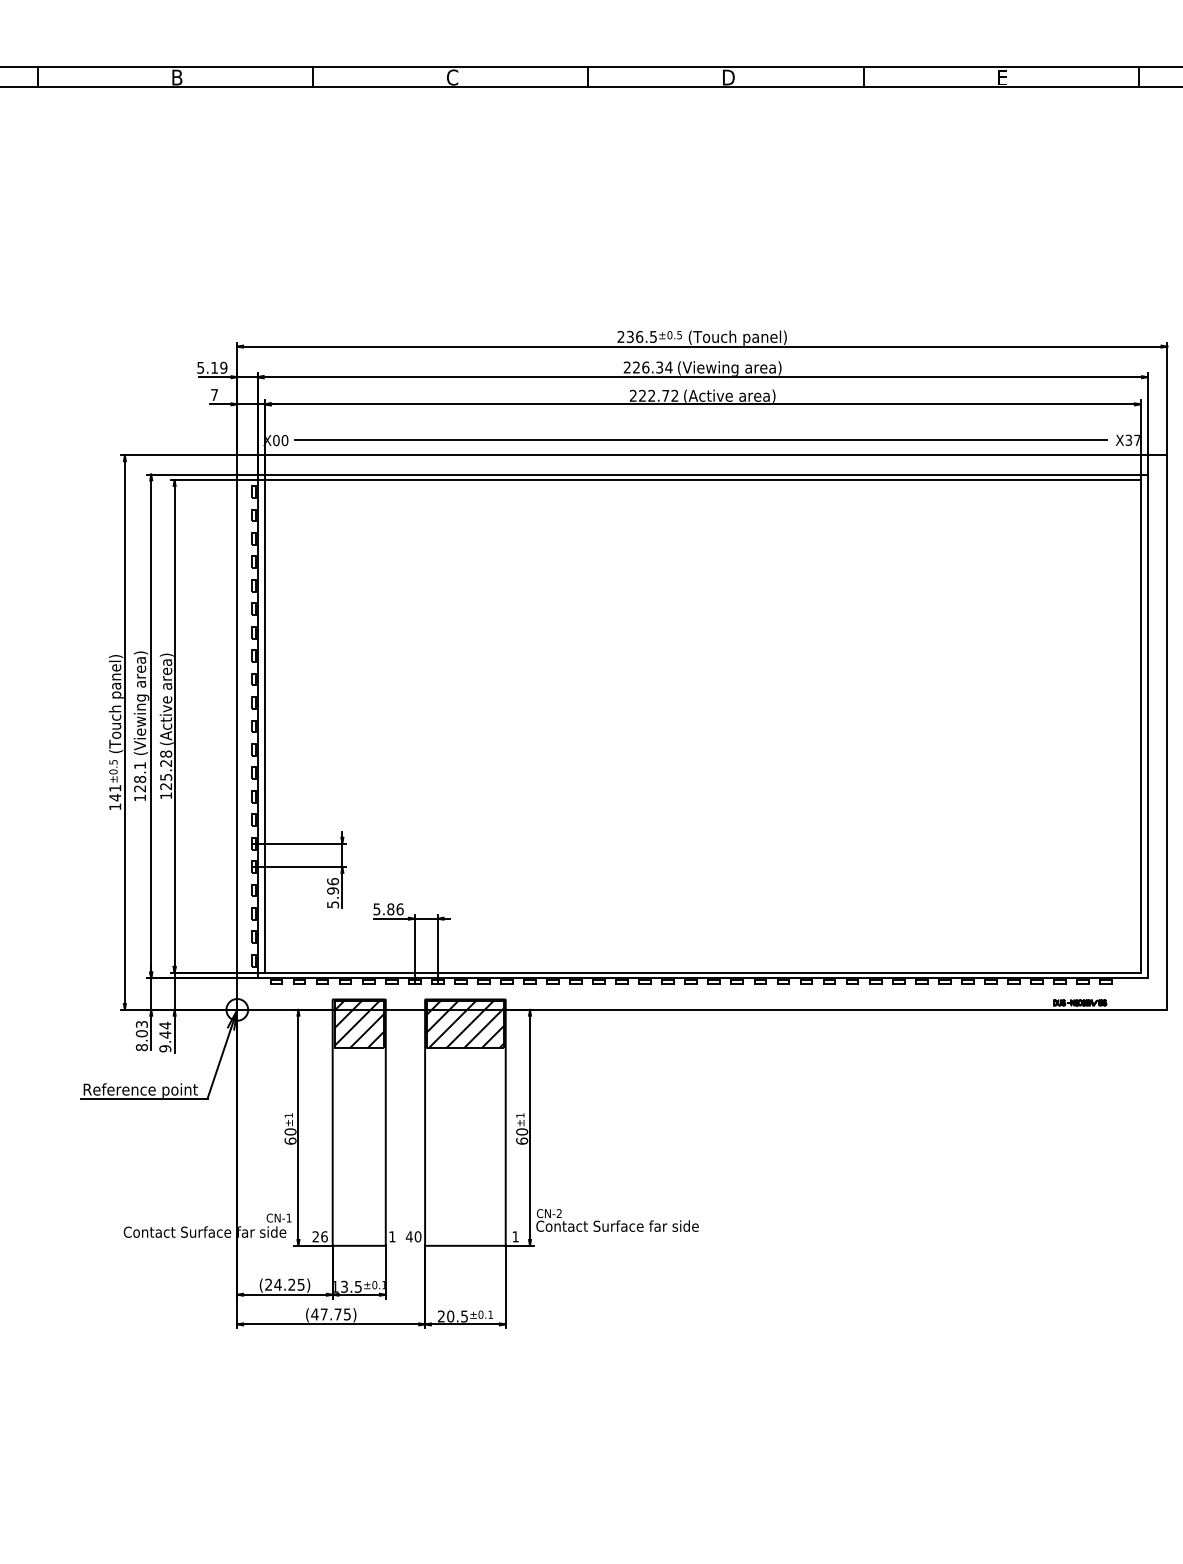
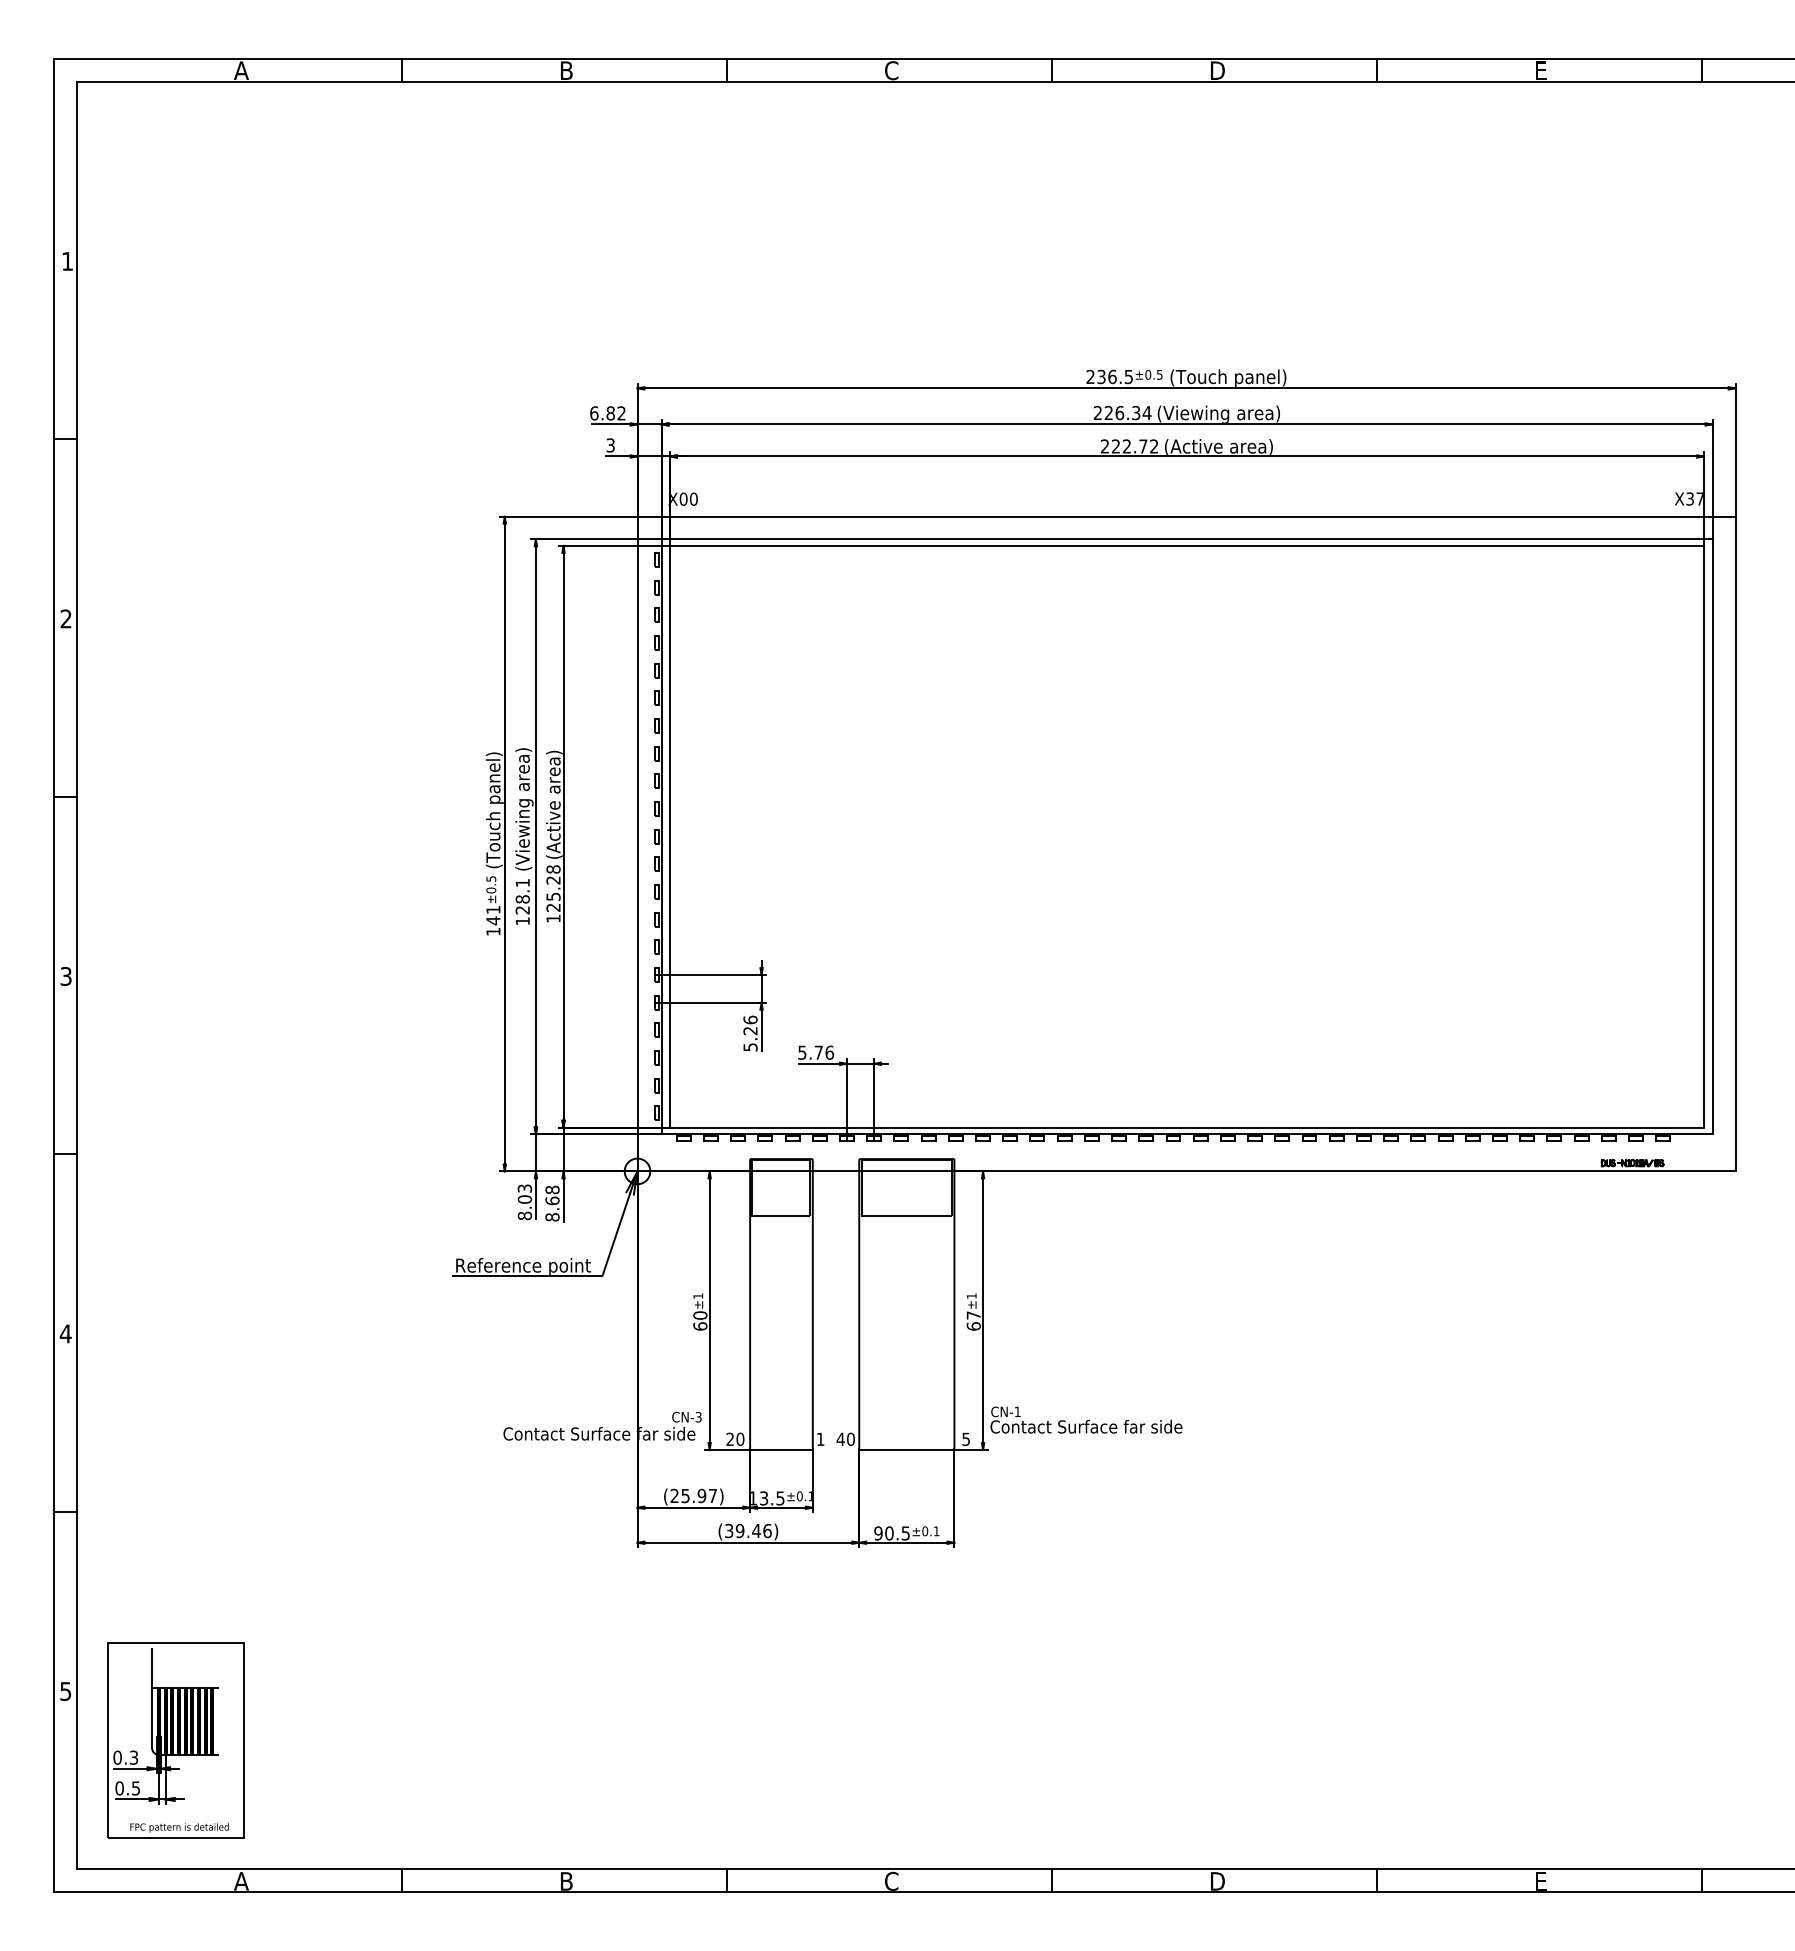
text: (211, 367) -> (607, 413), 5.19 -> 6.82
text: (214, 395) -> (610, 445), 7 -> 3
line: (700, 439) -> (1184, 498), removed
text: (333, 890) -> (750, 1030), 5.96 -> 5.26
text: (390, 909) -> (818, 1052), 5.86 -> 5.76
hatch: (359, 1024) -> (781, 1188), removed
hatch: (465, 1024) -> (906, 1188), removed
text: (165, 1037) -> (552, 1203), 9.44 -> 8.68
text: (521, 1131) -> (973, 1315), 60 -> 67
text: (559, 1213) -> (1017, 1411), CN-2 -> CN-1
text: (288, 1218) -> (698, 1417), CN-1 -> CN-3
text: (324, 1236) -> (740, 1438), 26 -> 20
text: (515, 1236) -> (965, 1439), 1 -> 5
text: (288, 1285) -> (698, 1496), (24.25) -> (25.97)
text: (330, 1314) -> (747, 1530), (47.75) -> (39.46)
text: (441, 1316) -> (878, 1533), 20.5 -> 90.5

